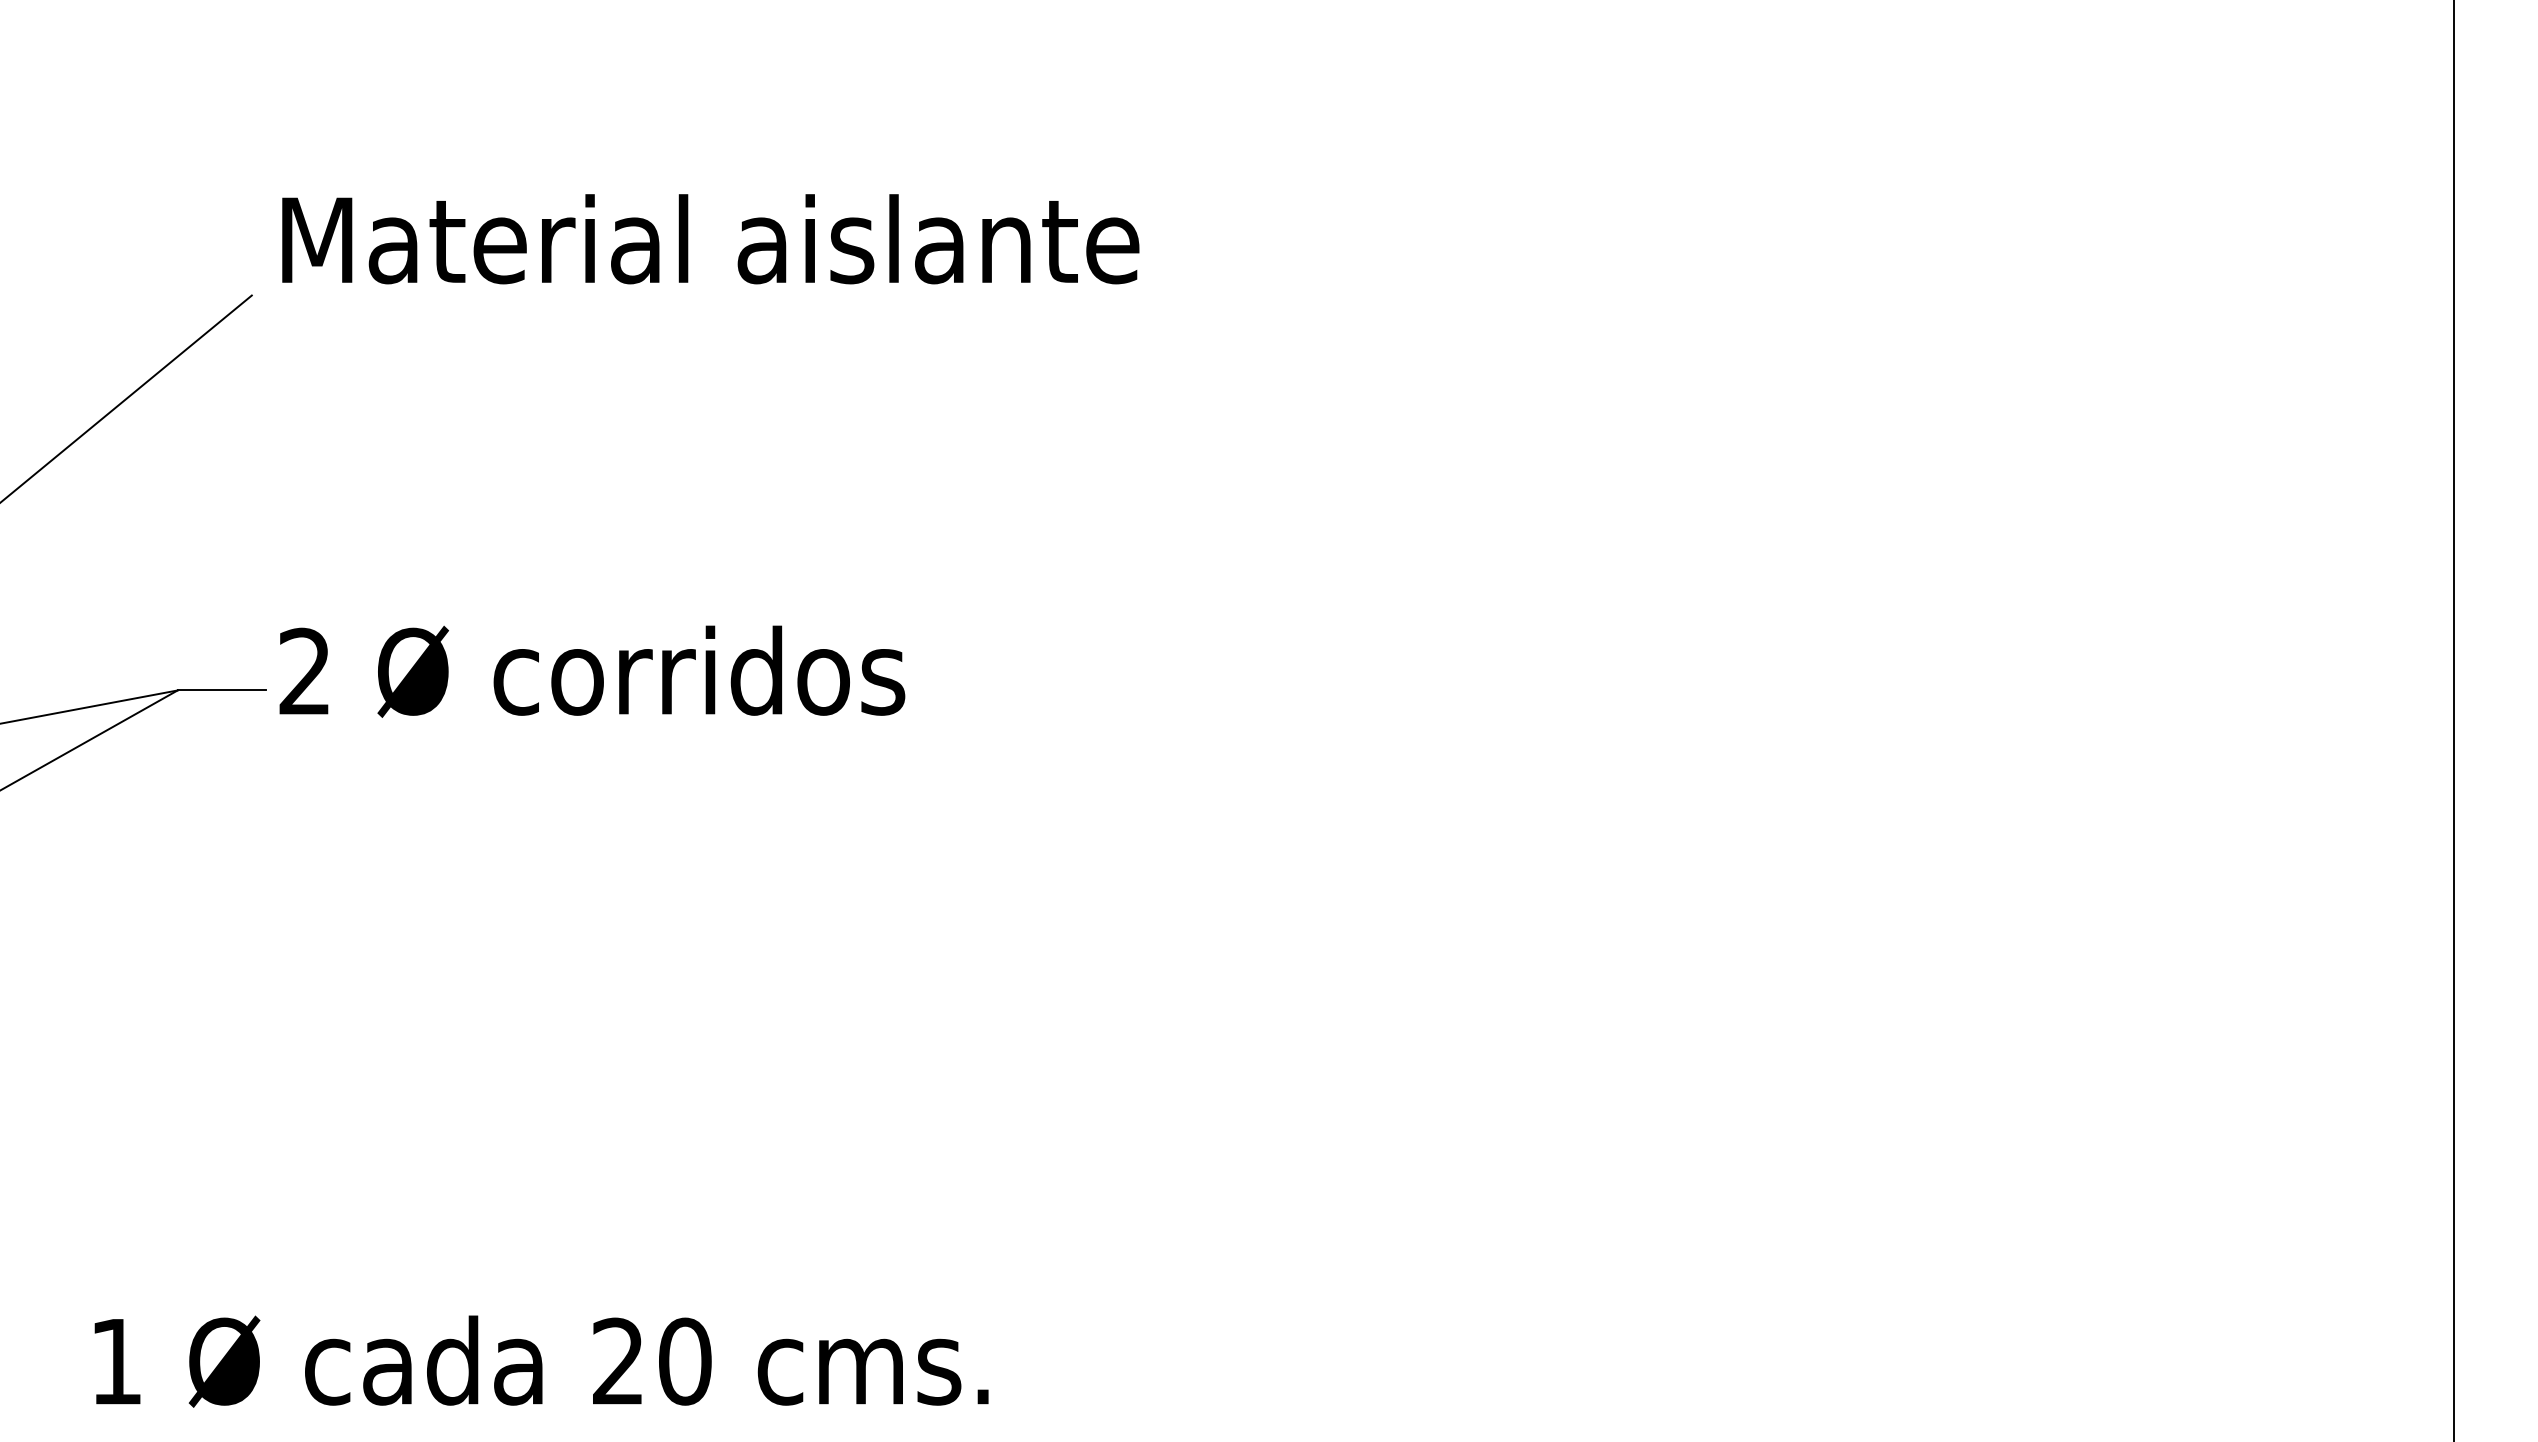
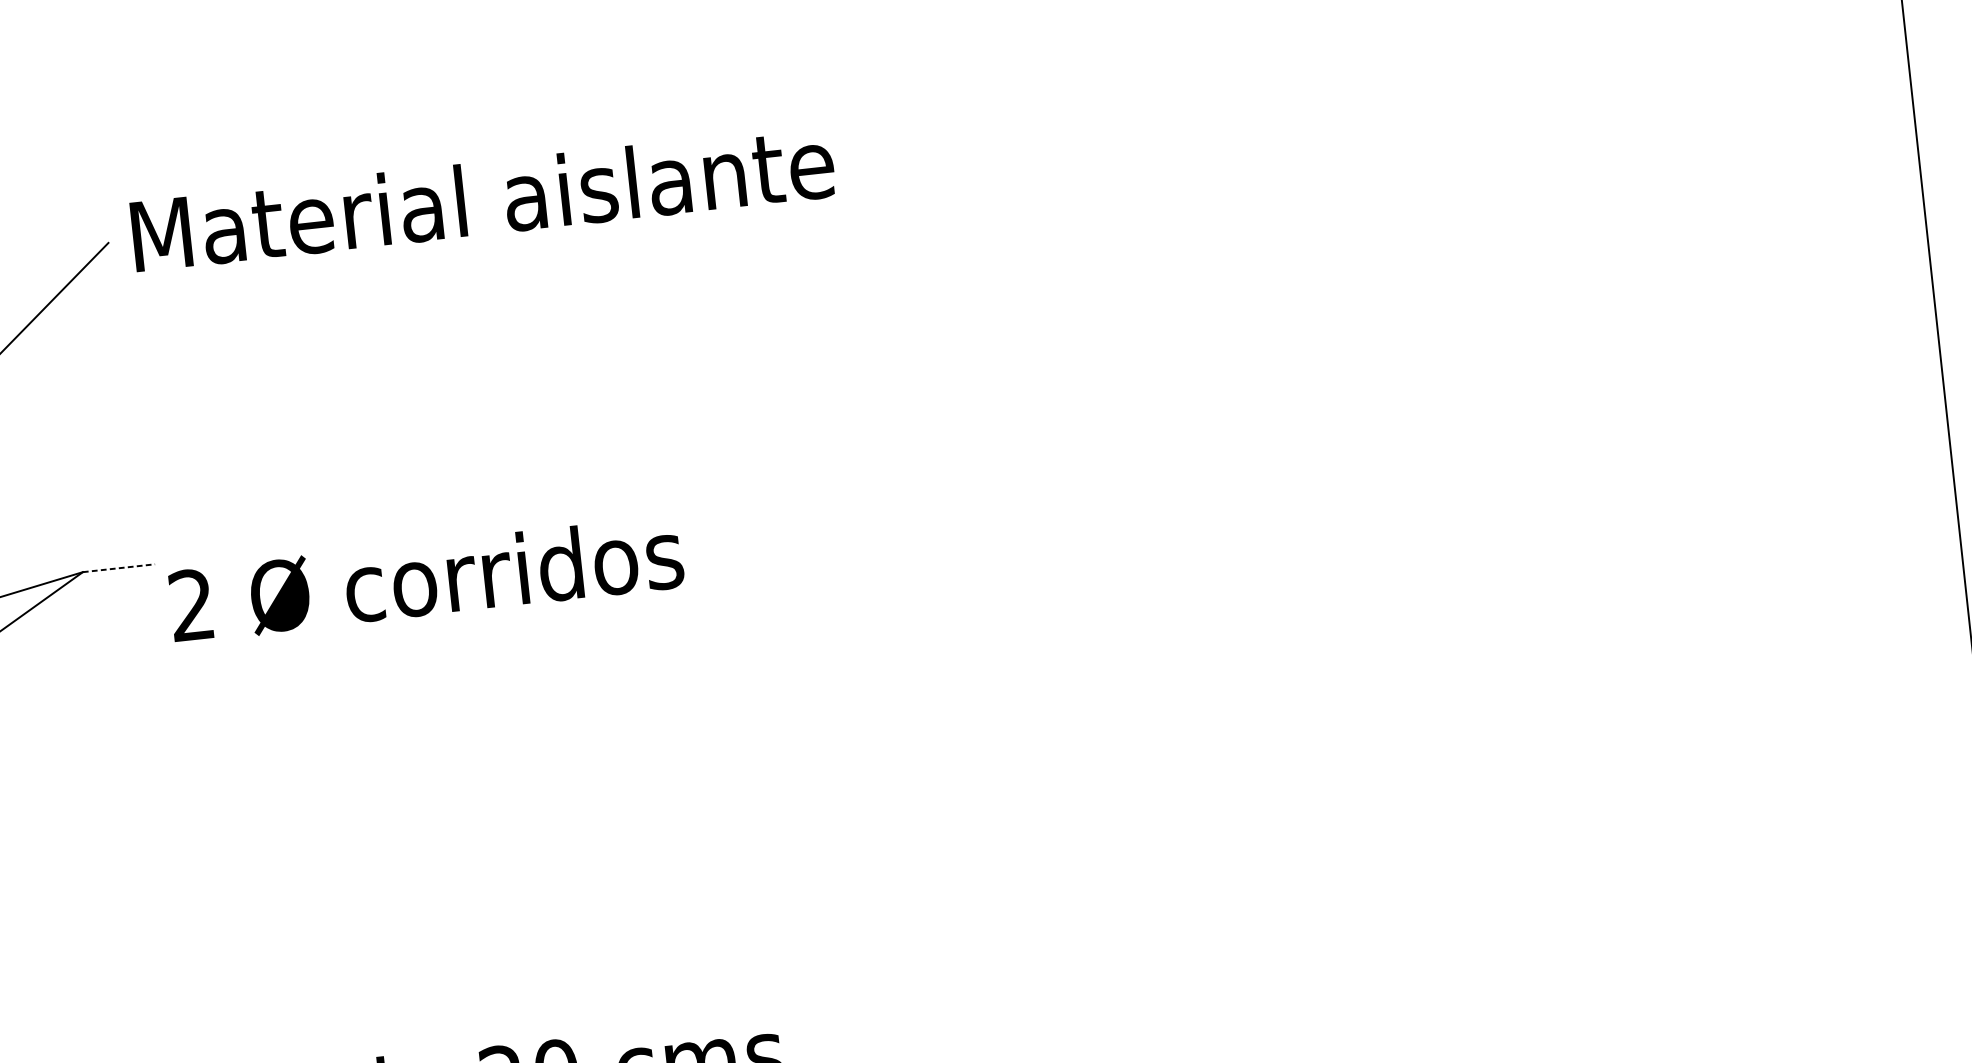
text: (710, 239) -> (482, 198), moved
text: (592, 671) -> (426, 579), moved
line: (222, 690) -> (119, 568), solid -> dashed

